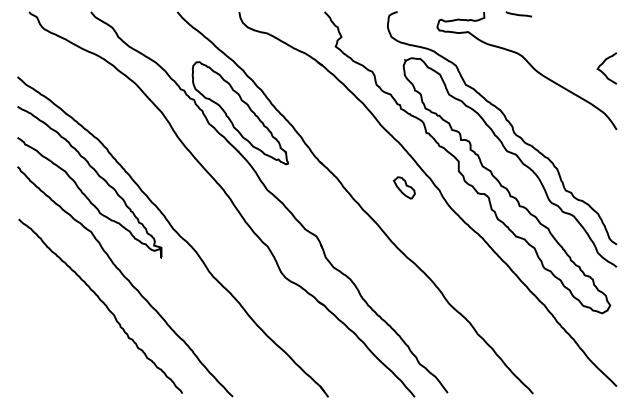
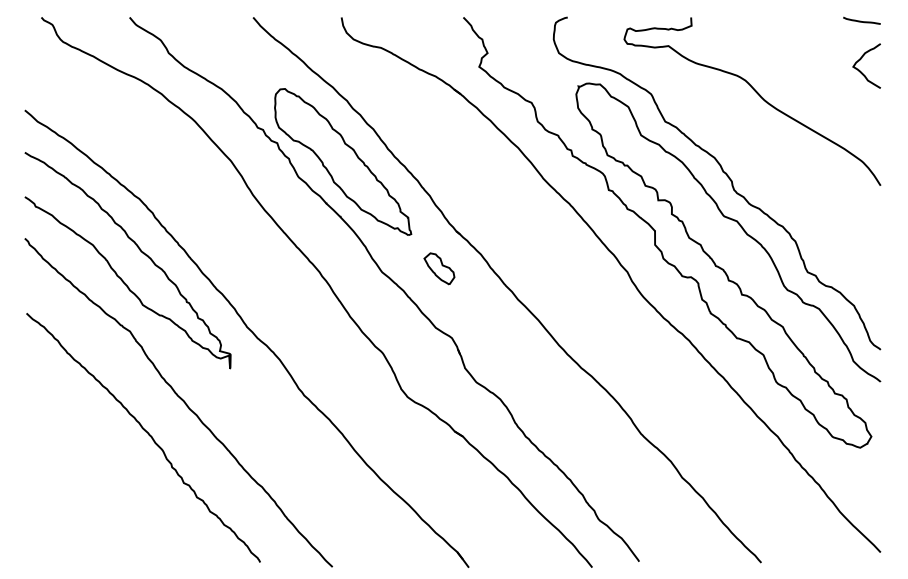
curve: (518, 14) -> (861, 20), moved
curve: (603, 63) -> (861, 59), moved
part: (404, 187) -> (439, 268), moved

